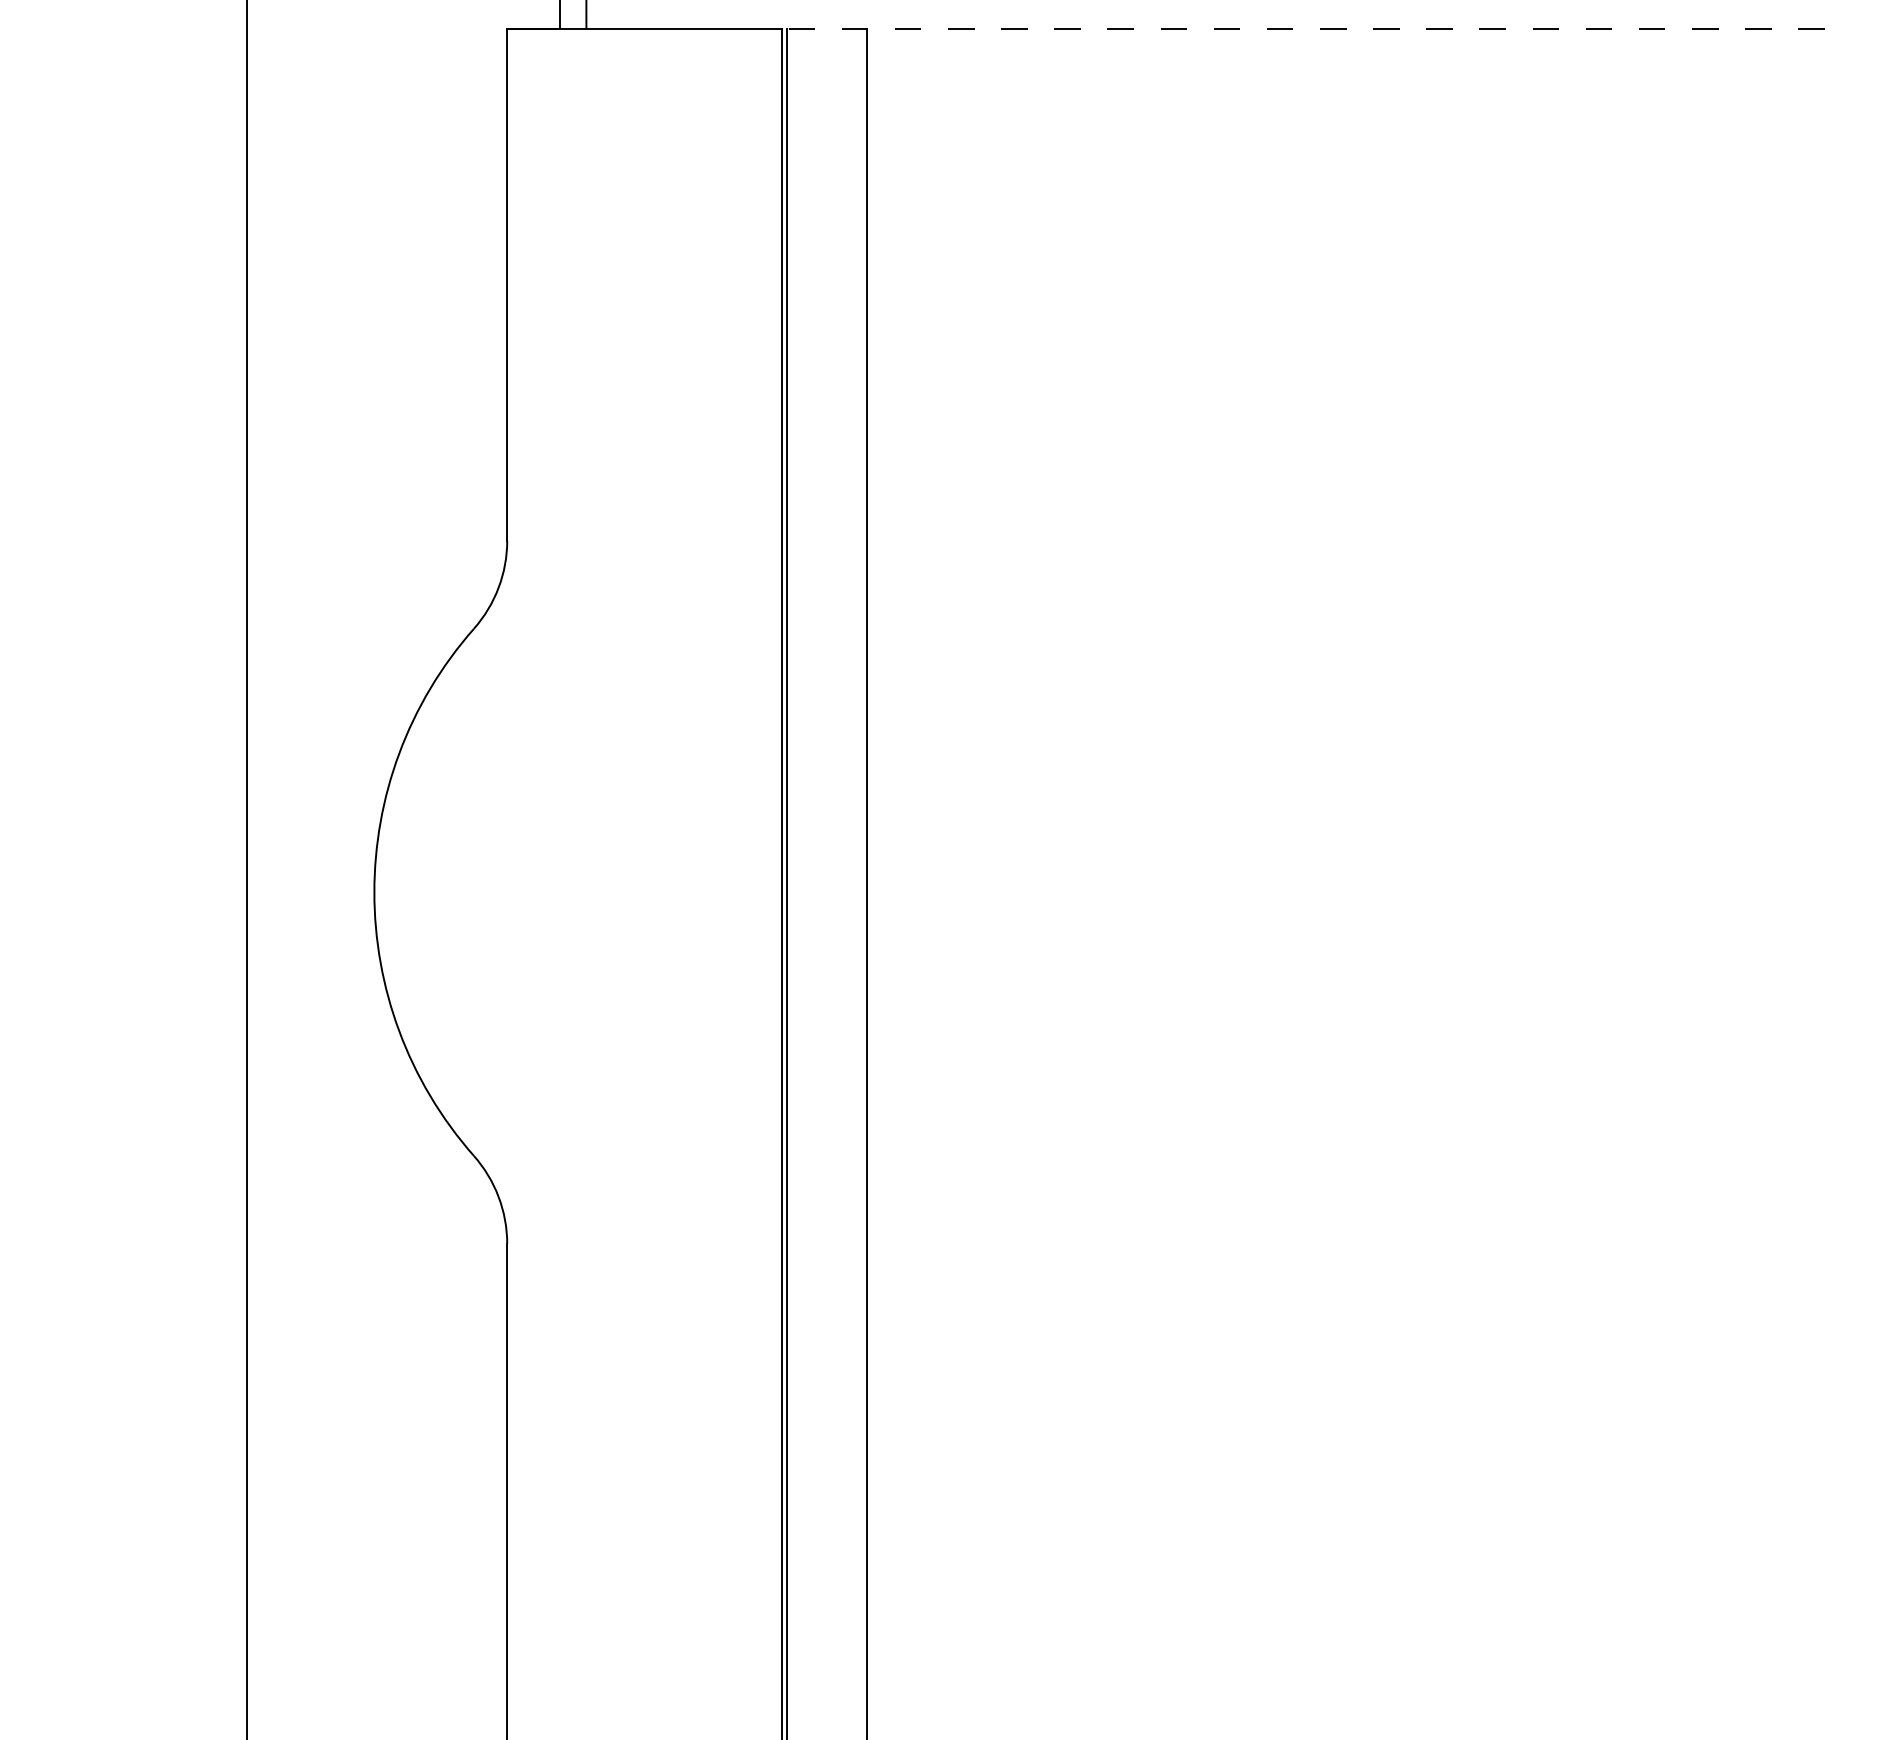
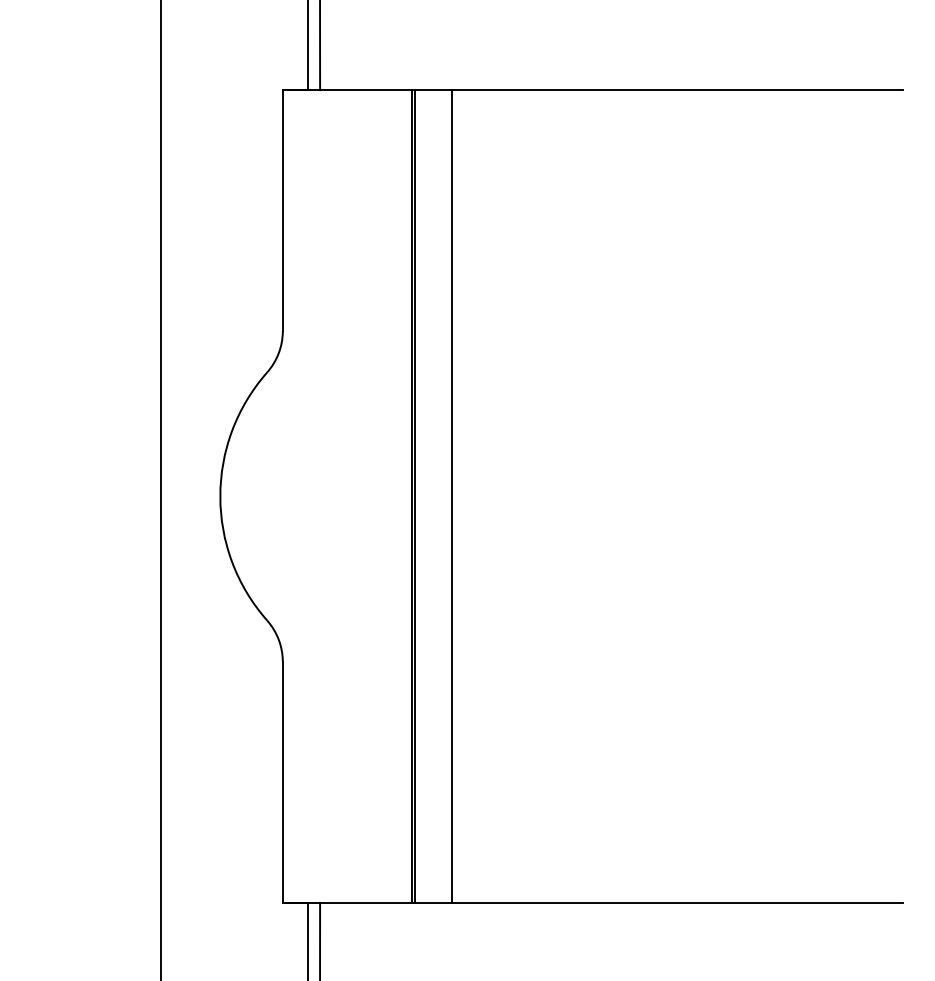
line: (1303, 29) -> (657, 90), dashed -> solid

